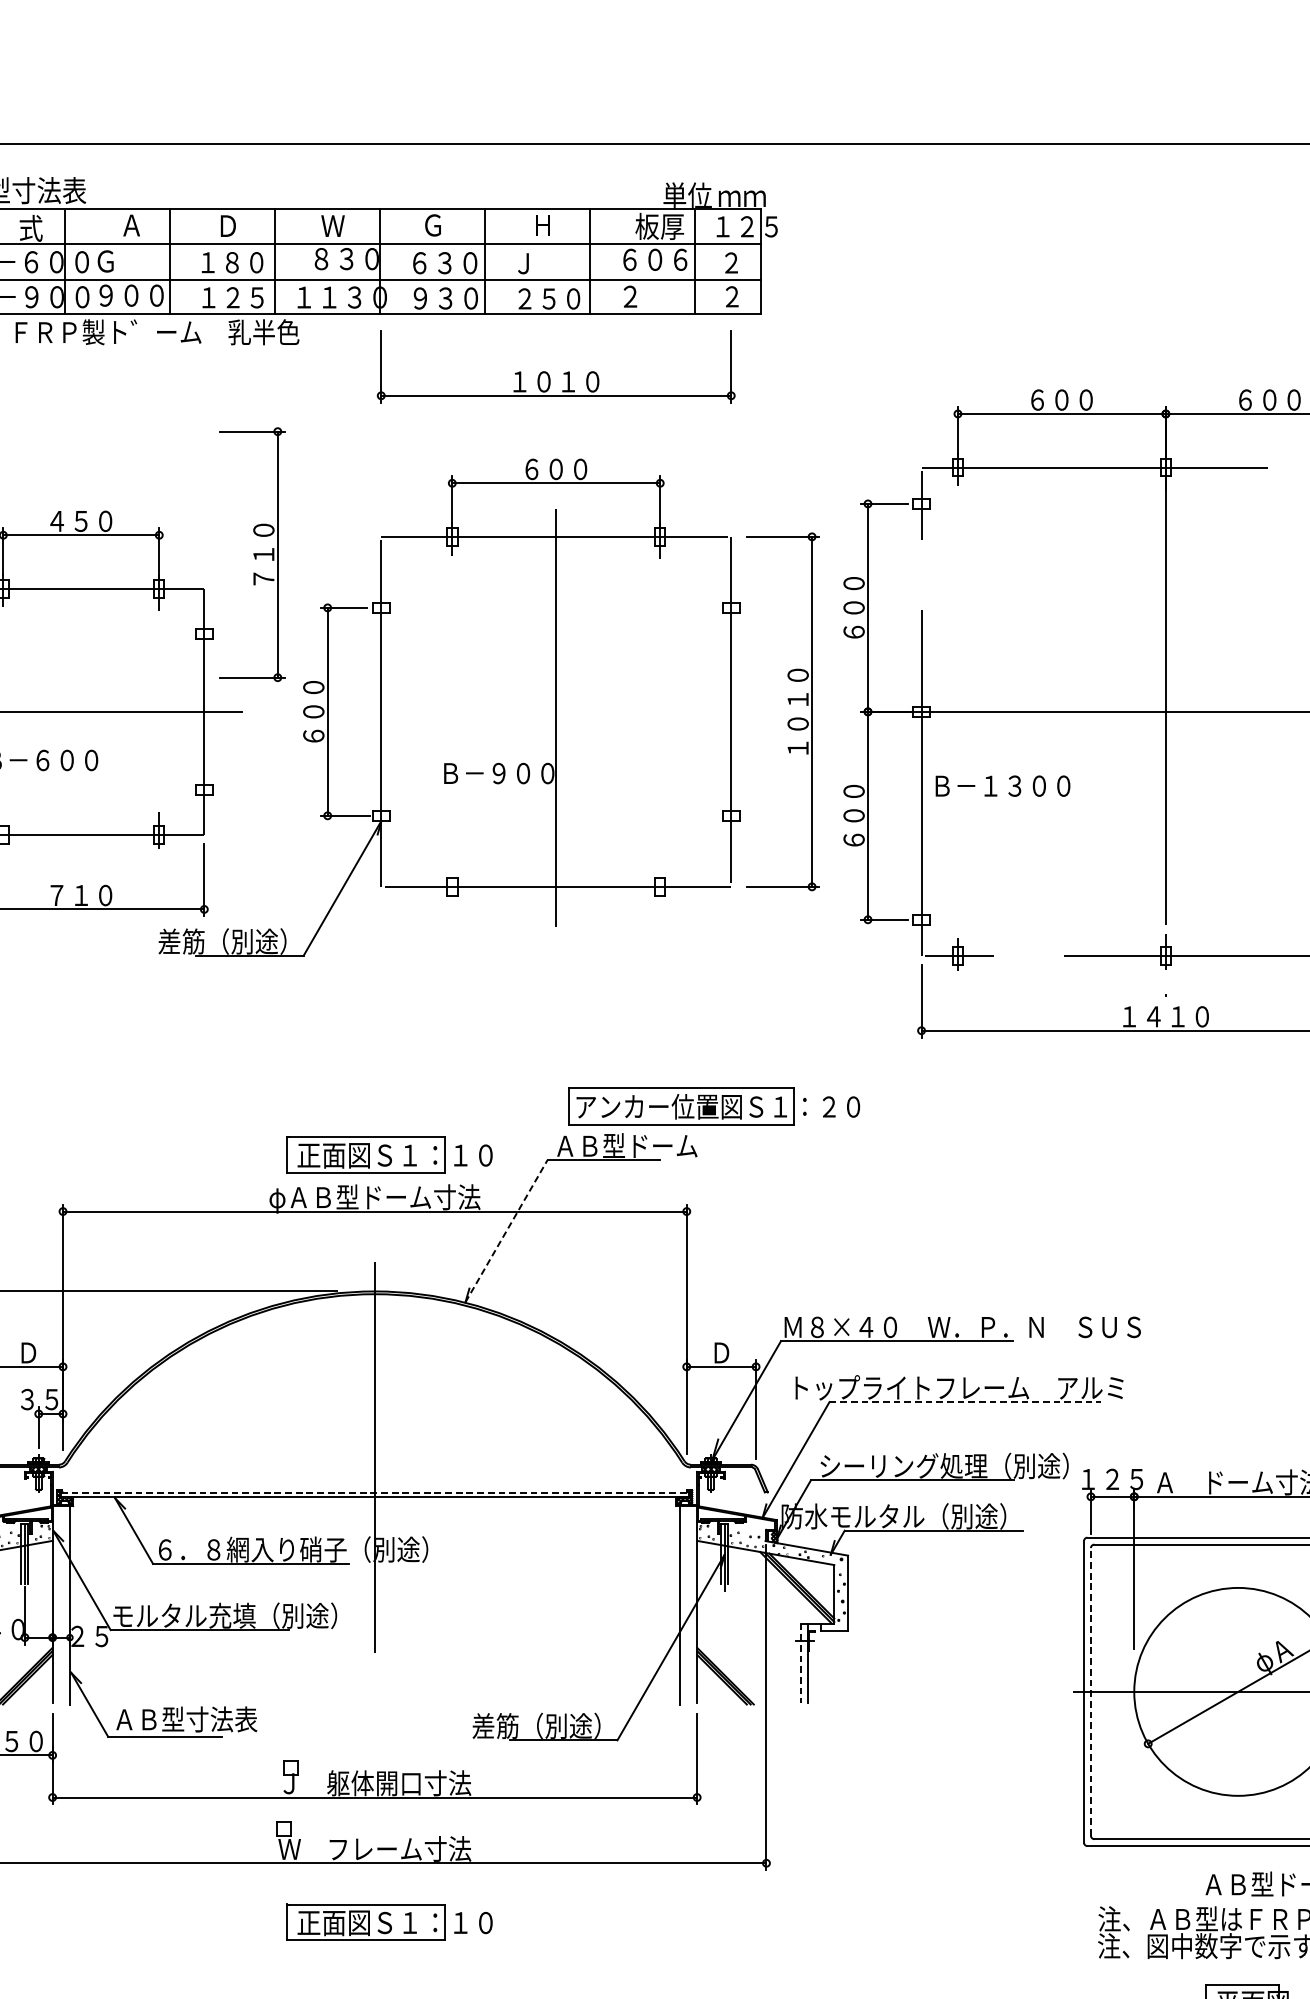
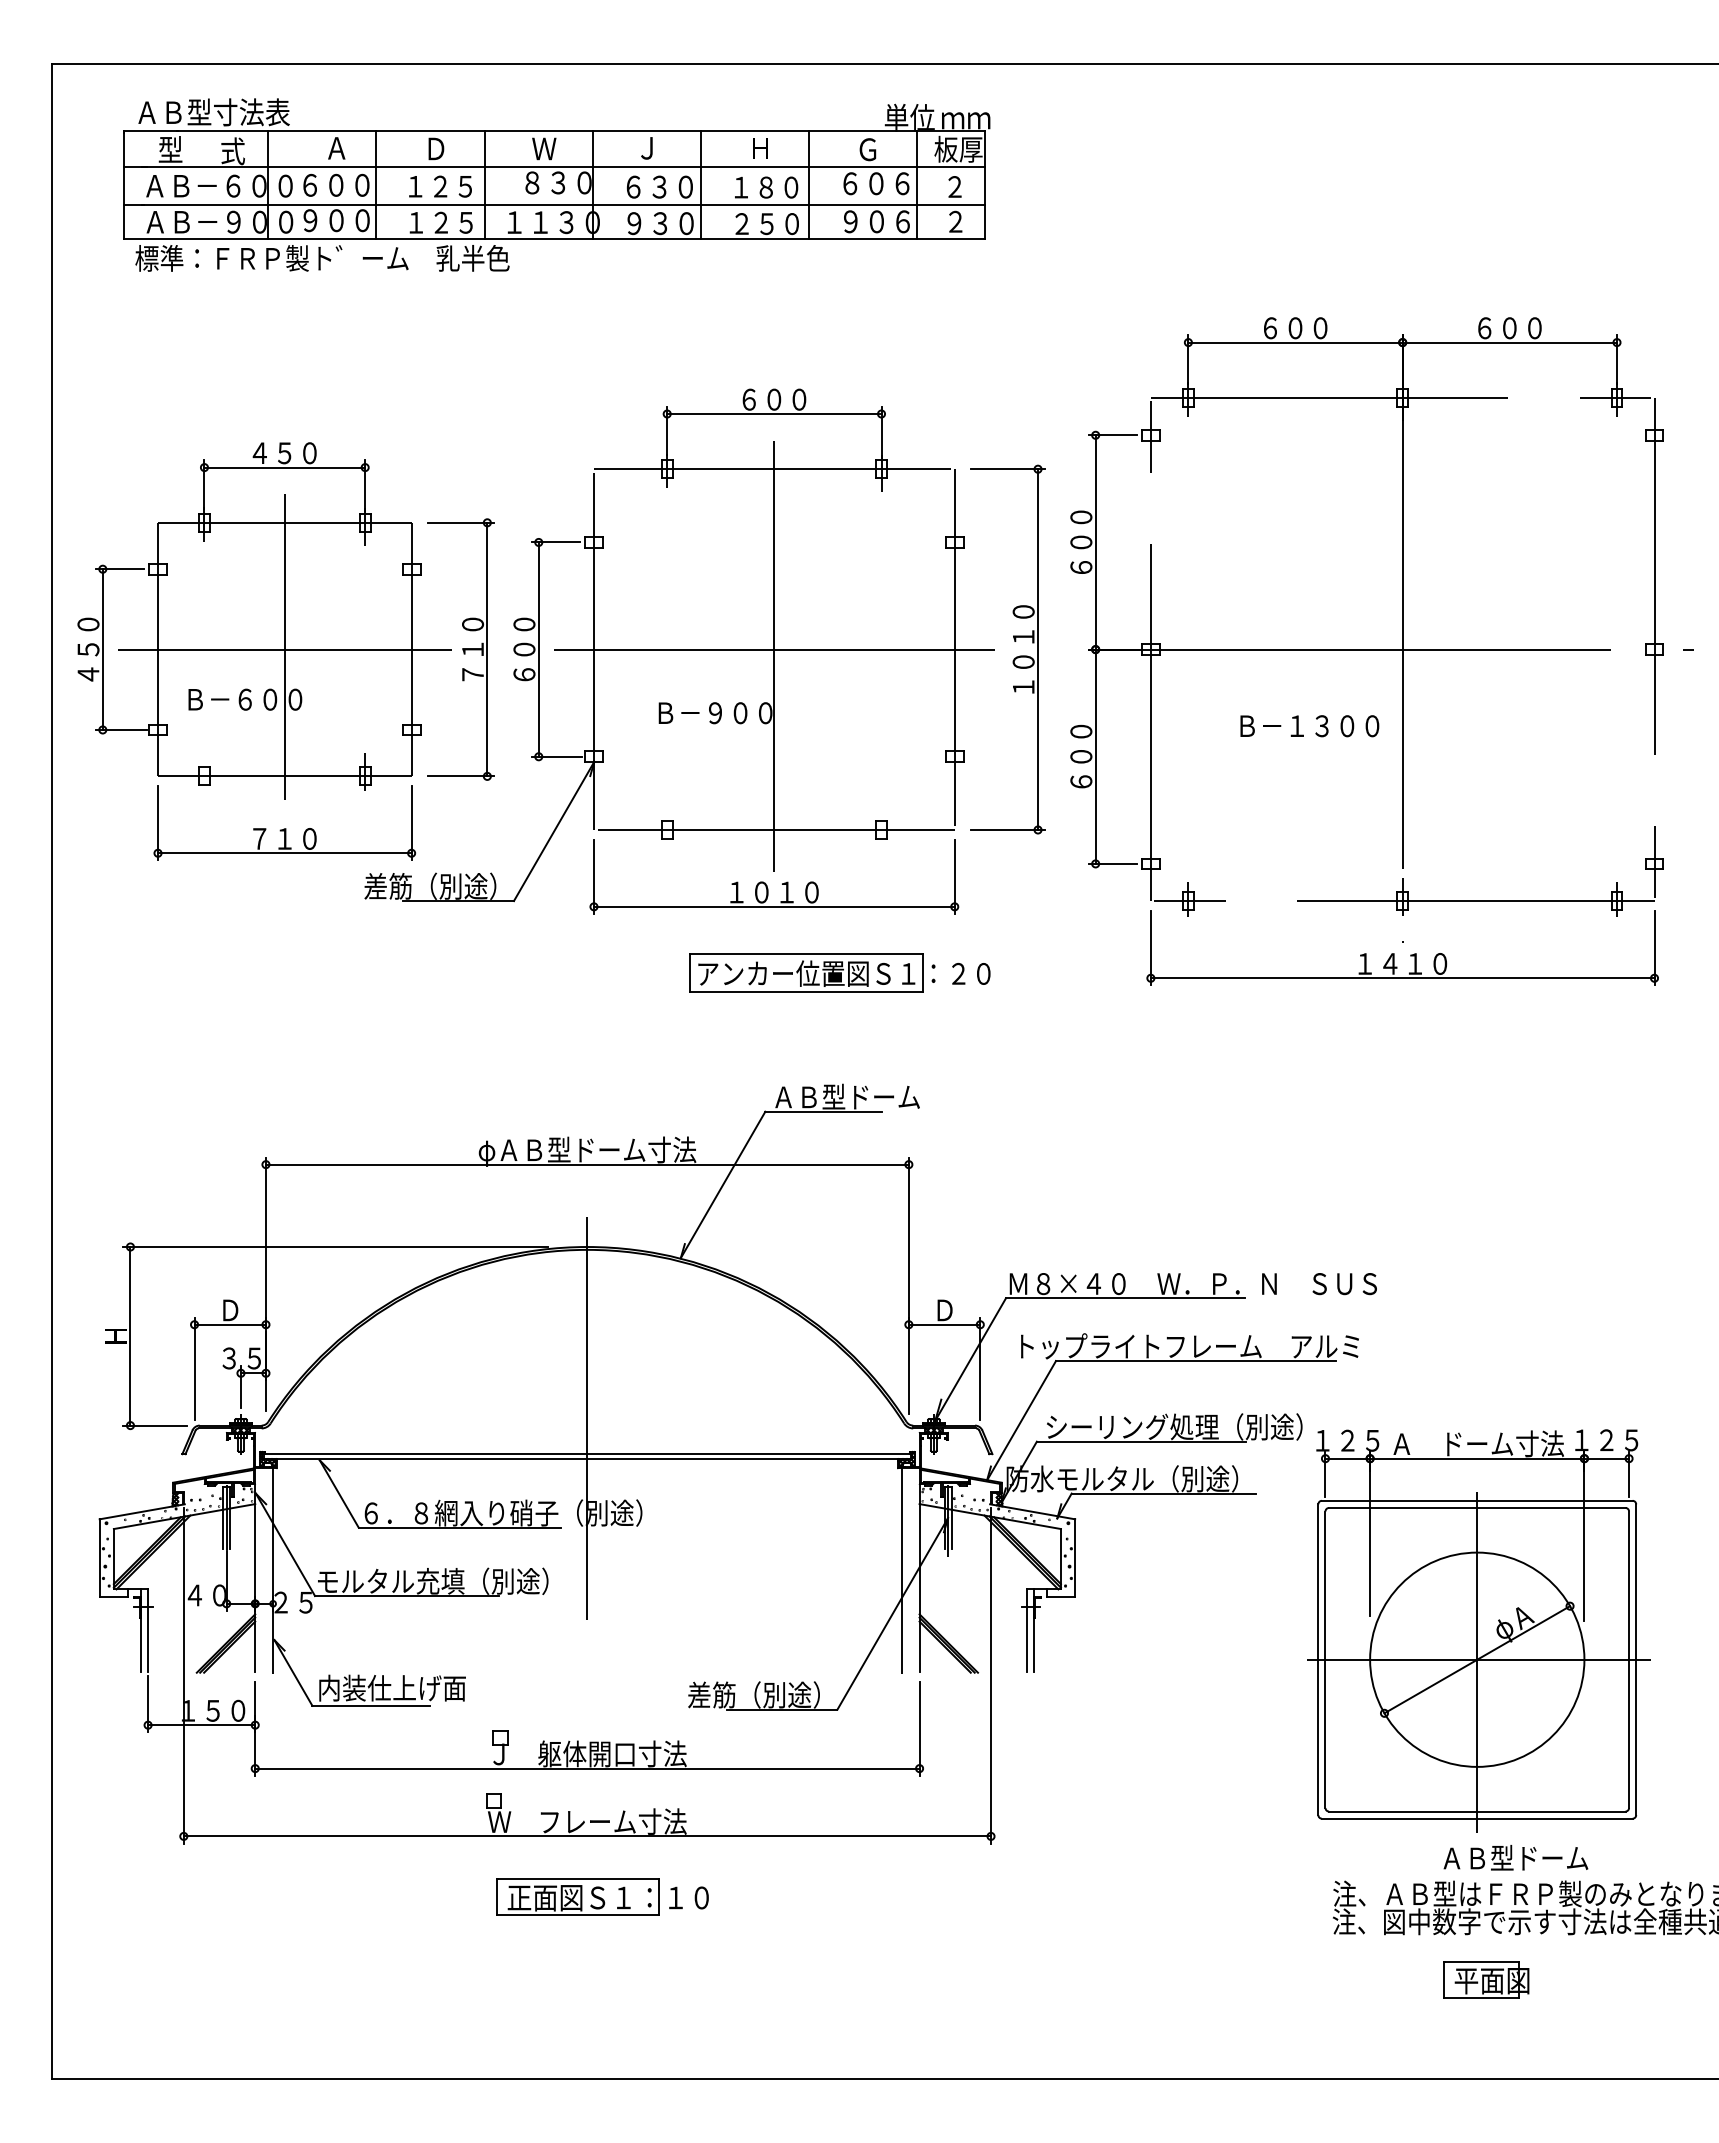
text: (433, 224) -> (647, 147), Ｇ -> Ｊ
text: (744, 225) -> (968, 148), １２５ -> 板厚
text: (660, 226) -> (881, 149), 板厚 -> Ｇ
text: (130, 260) -> (335, 184), Ｇ -> ６００
text: (243, 262) -> (452, 186), １８０ -> １２５
text: (548, 263) -> (766, 187), Ｊ -> １８０
text: (655, 296) -> (876, 221), ２ -> ９０６
part: (548, 373) -> (766, 883), moved
part: (251, 554) -> (460, 649), moved
line: (81, 708) -> (284, 646), added
line: (556, 711) -> (774, 649), added
text: (1002, 786) -> (1309, 726), moved
part: (713, 1105) -> (839, 972), moved
part: (389, 1154) -> (602, 1105), removed
line: (506, 1230) -> (723, 1184), dashed -> solid
line: (964, 1402) -> (1195, 1361), dashed -> solid
line: (374, 1492) -> (587, 1454), dashed -> solid
line: (800, 1664) -> (1026, 1631), dashed -> solid
line: (1090, 1691) -> (1325, 1659), dashed -> solid
line: (1238, 1694) -> (1477, 1662), added
text: (185, 1718) -> (392, 1687), ＡＢ型寸法表 -> 内装仕上げ面

